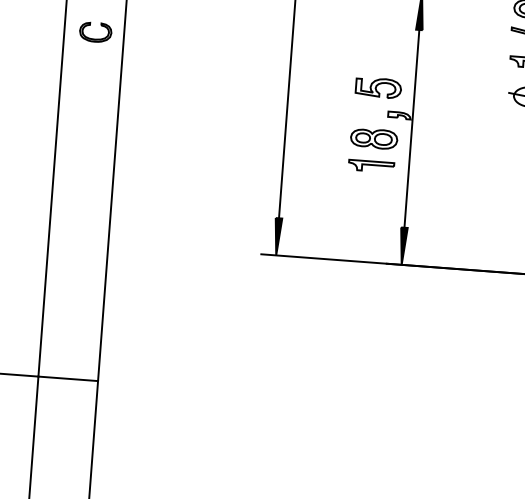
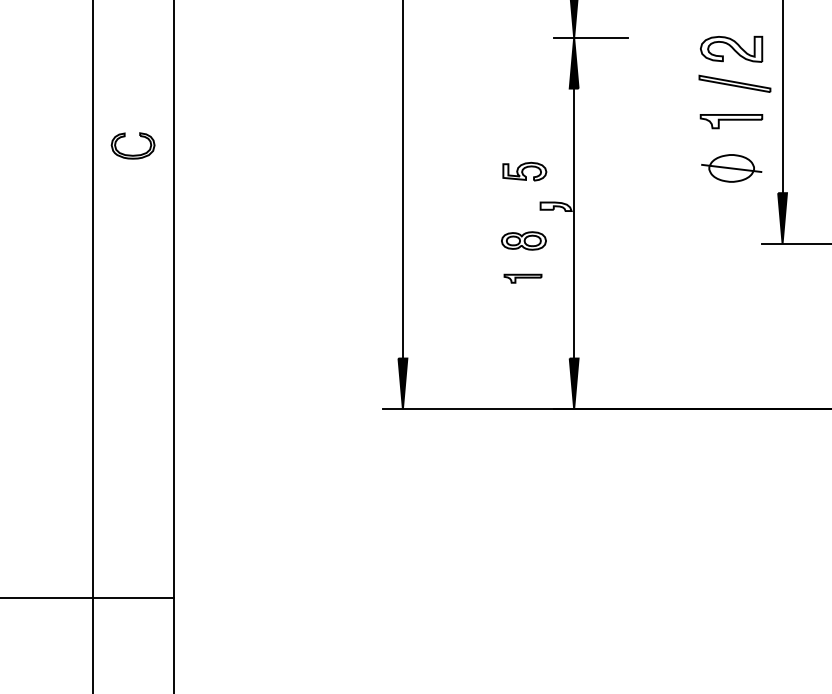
part: (94, 38) -> (132, 154), moved
part: (378, 87) -> (524, 171), size x0.7
part: (373, 138) -> (523, 240), size x0.7
part: (371, 166) -> (522, 278), size x0.6

